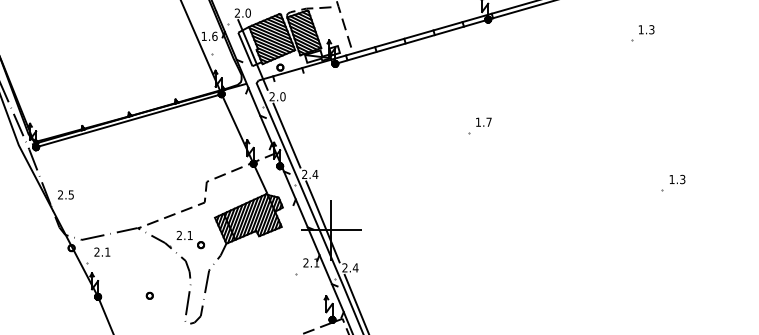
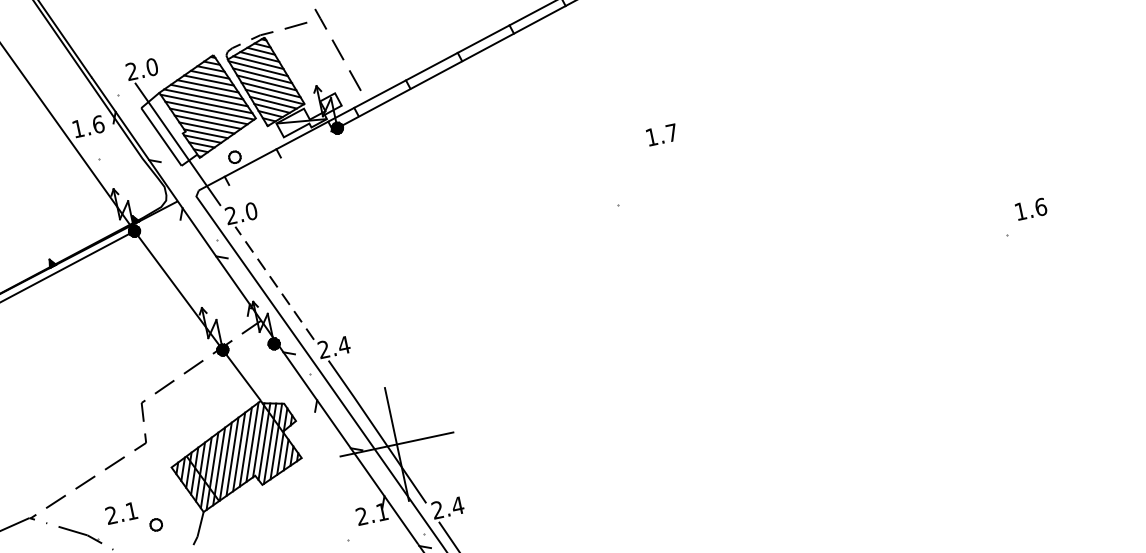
text: (483, 121) -> (661, 133), moved
line: (286, 135) -> (273, 283), solid -> dashed
text: (682, 179) -> (1040, 207), 1.3 -> 1.6

